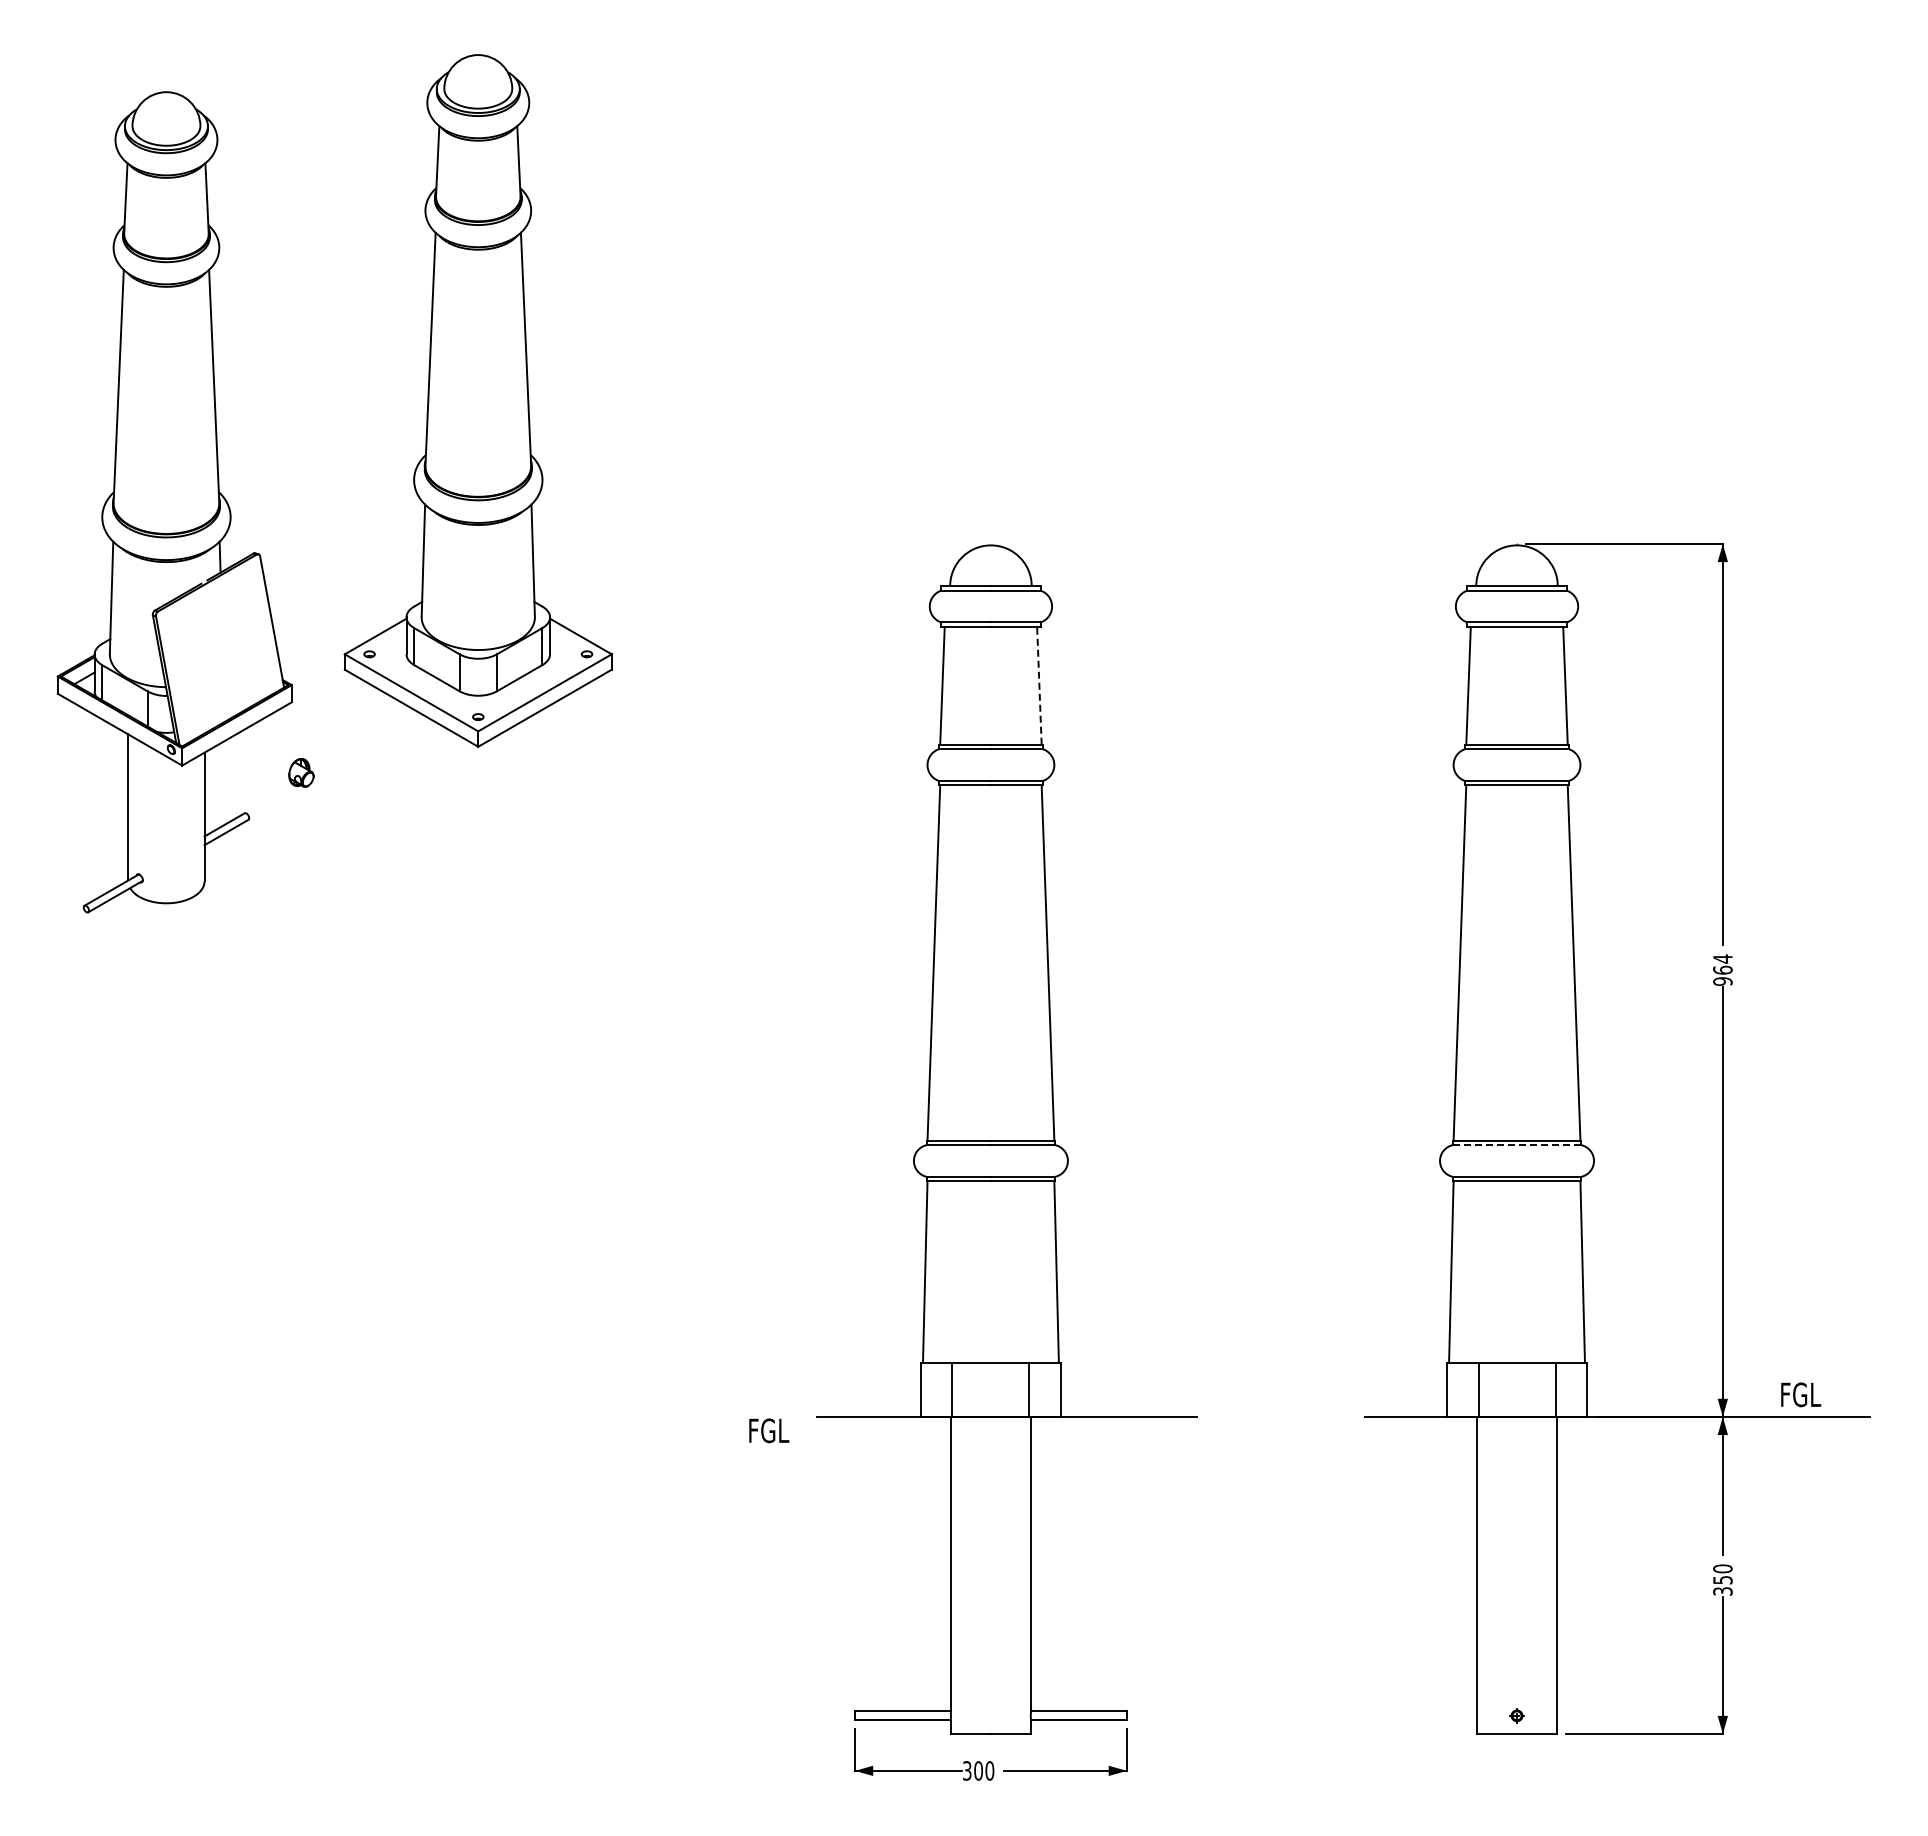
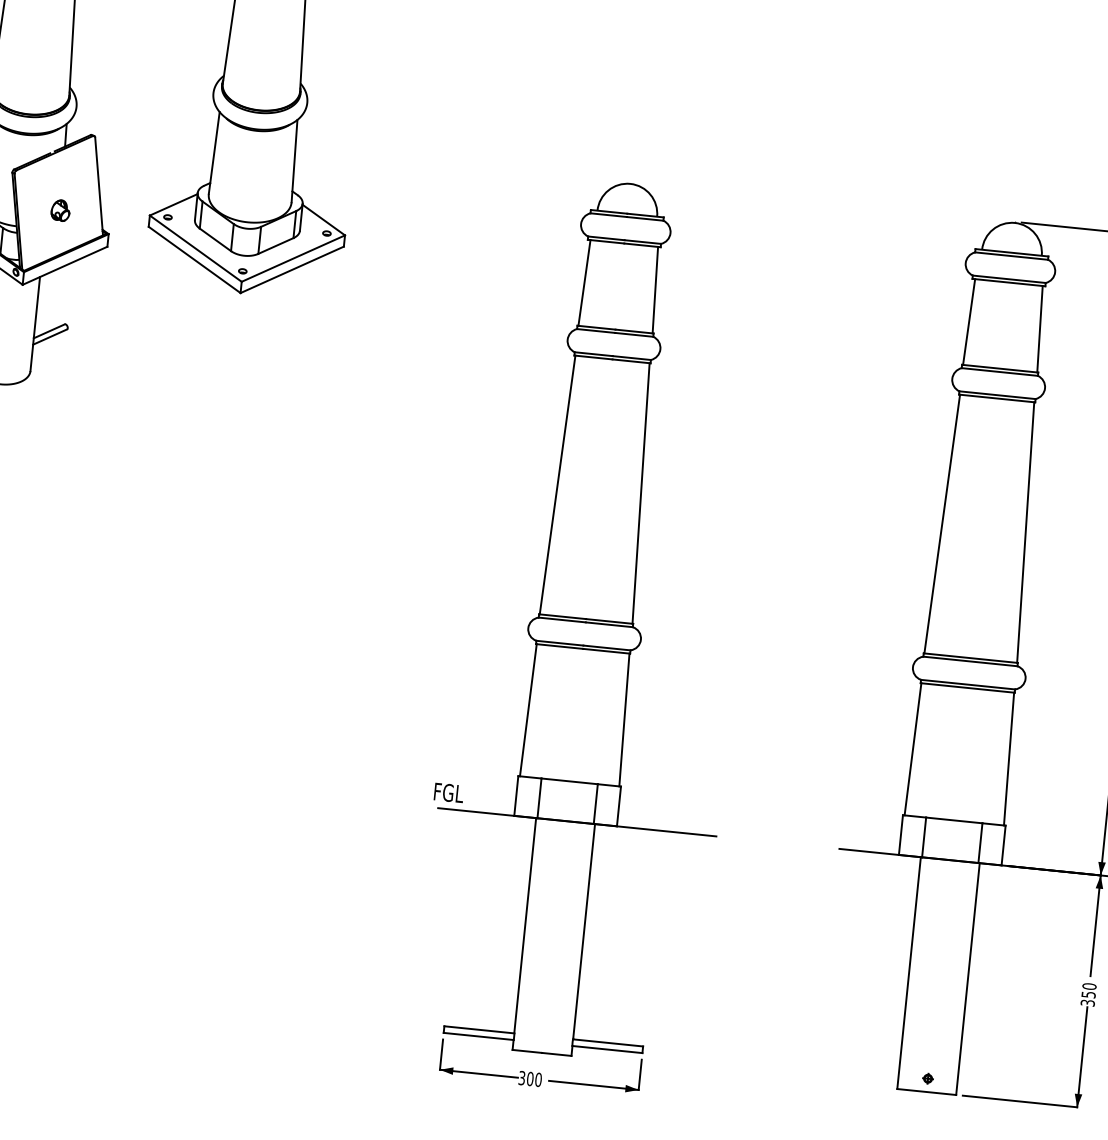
line: (1039, 685) -> (655, 289), dashed -> solid
part: (301, 772) -> (60, 210), moved
line: (1517, 1145) -> (970, 661), dashed -> solid
text: (769, 1430) -> (449, 792), moved

